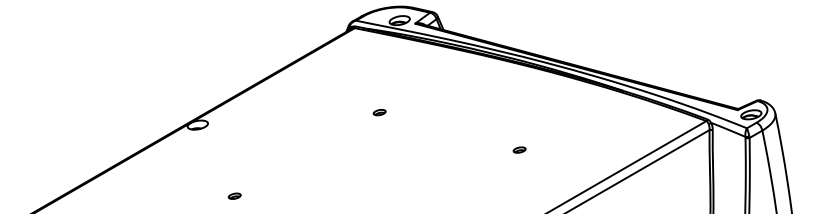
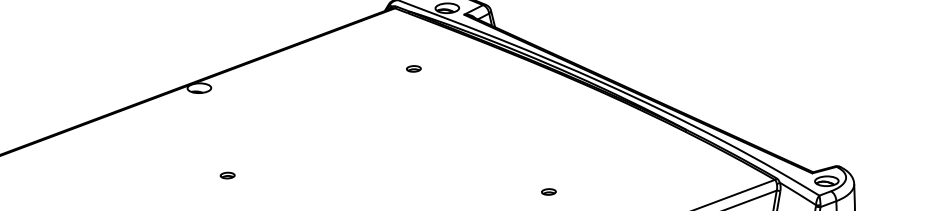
part: (379, 112) -> (413, 68), moved
part: (519, 149) -> (548, 191), moved

